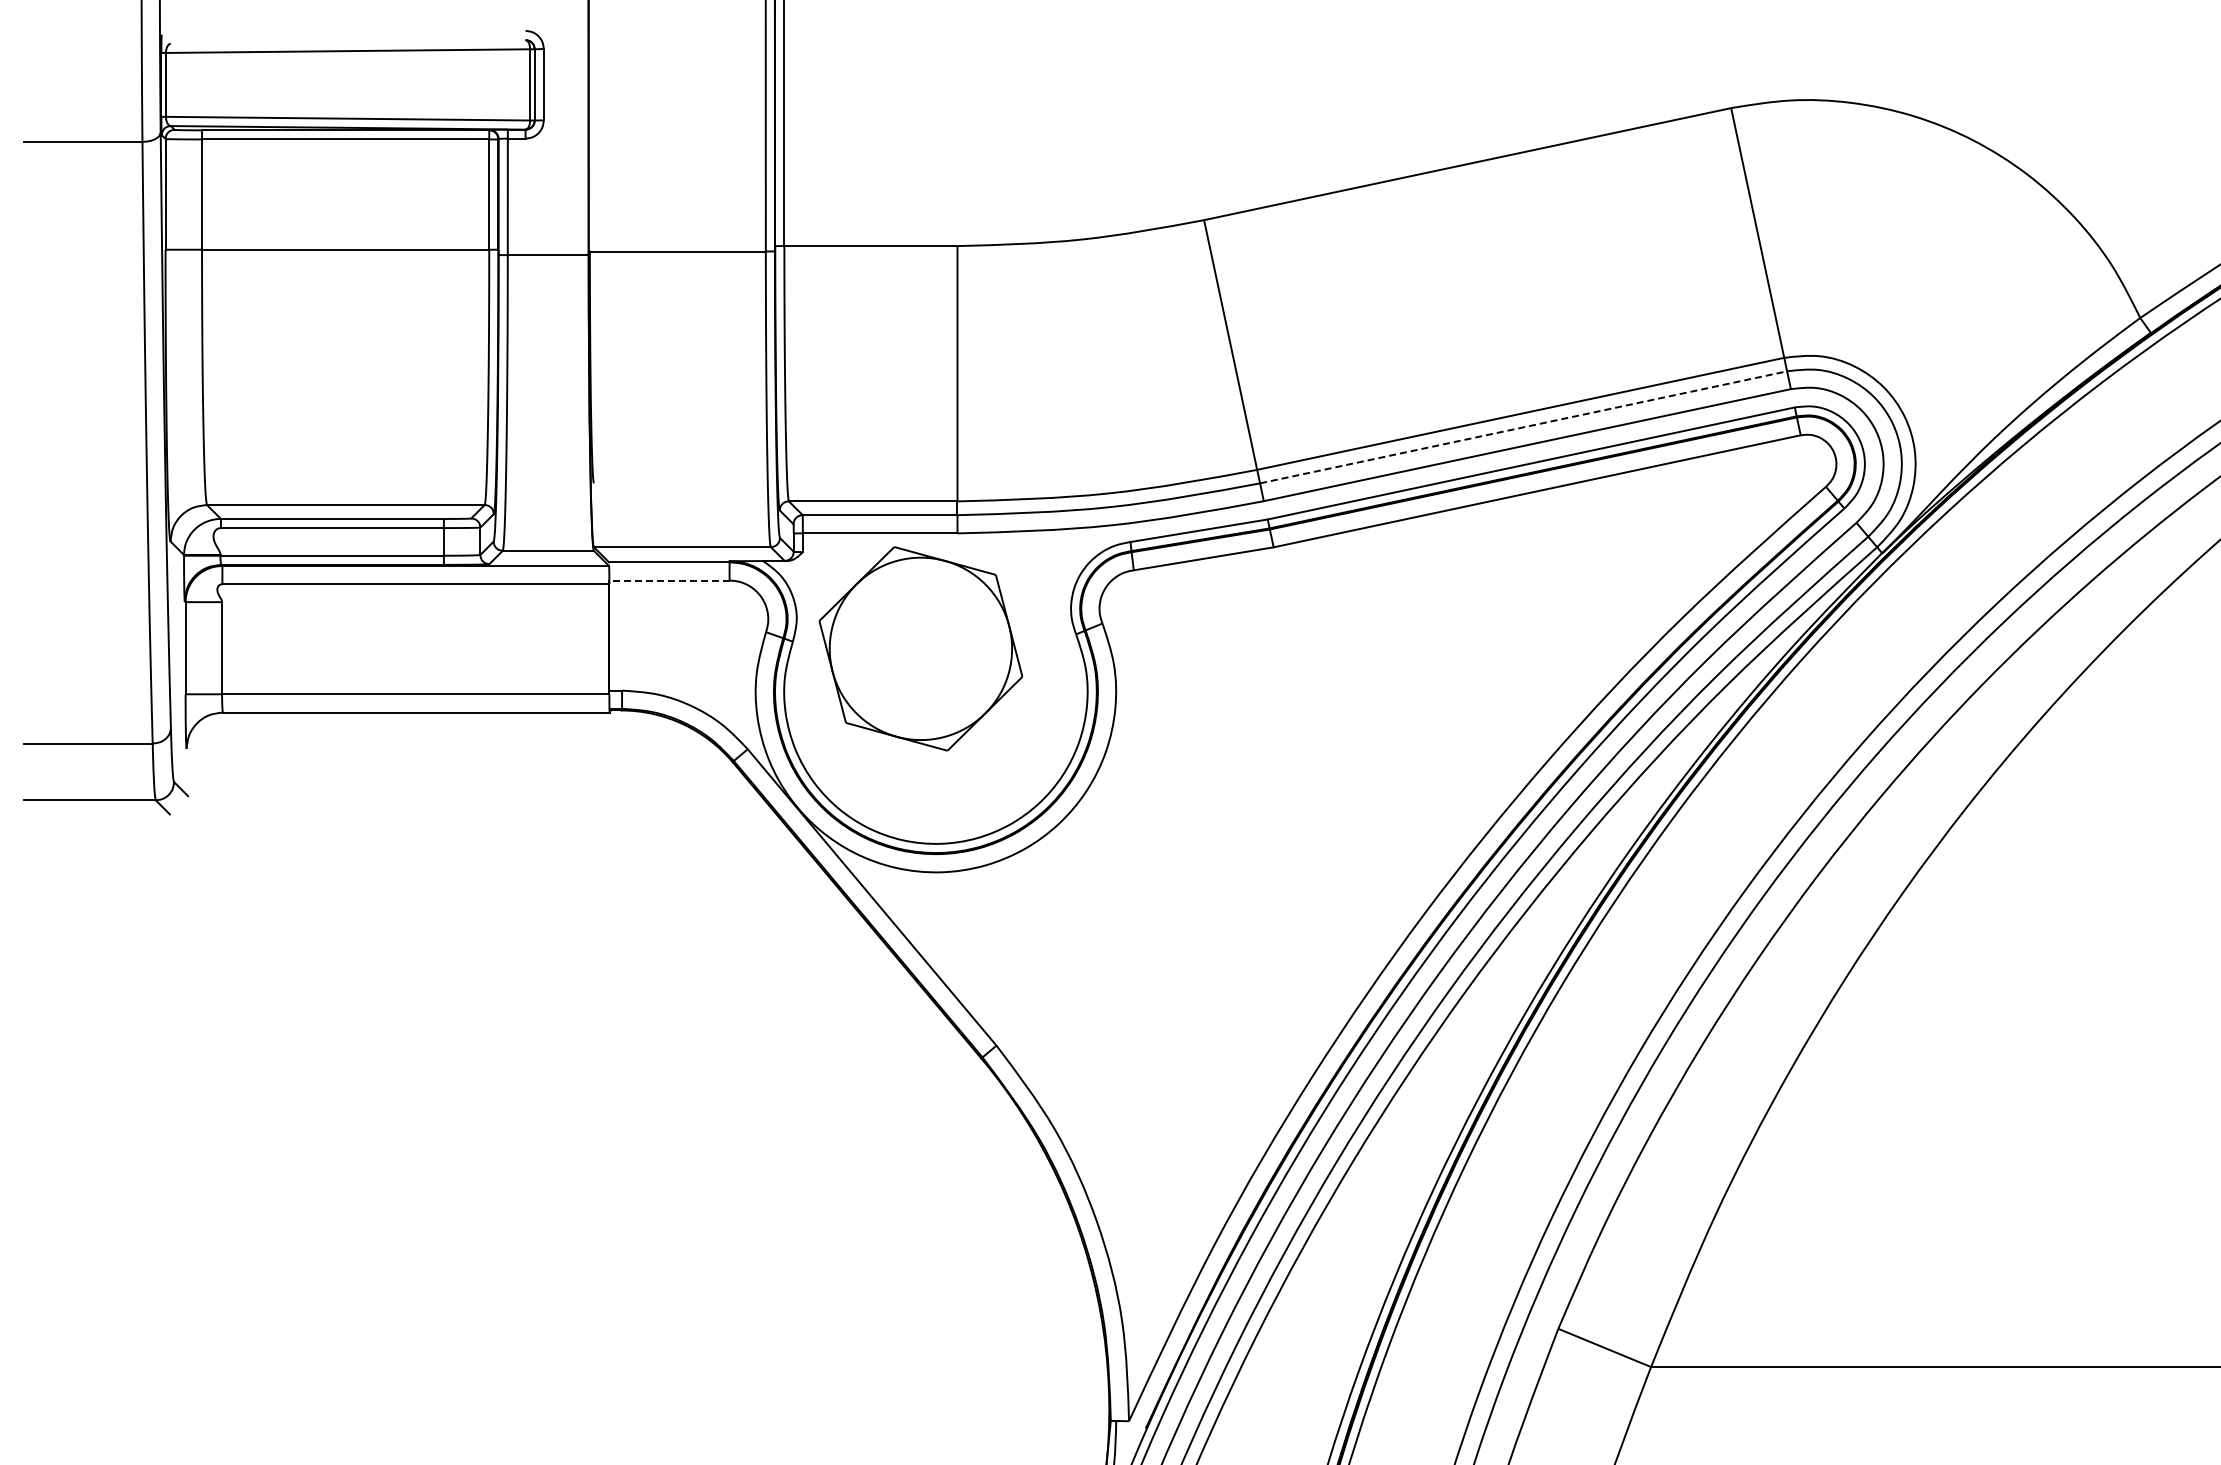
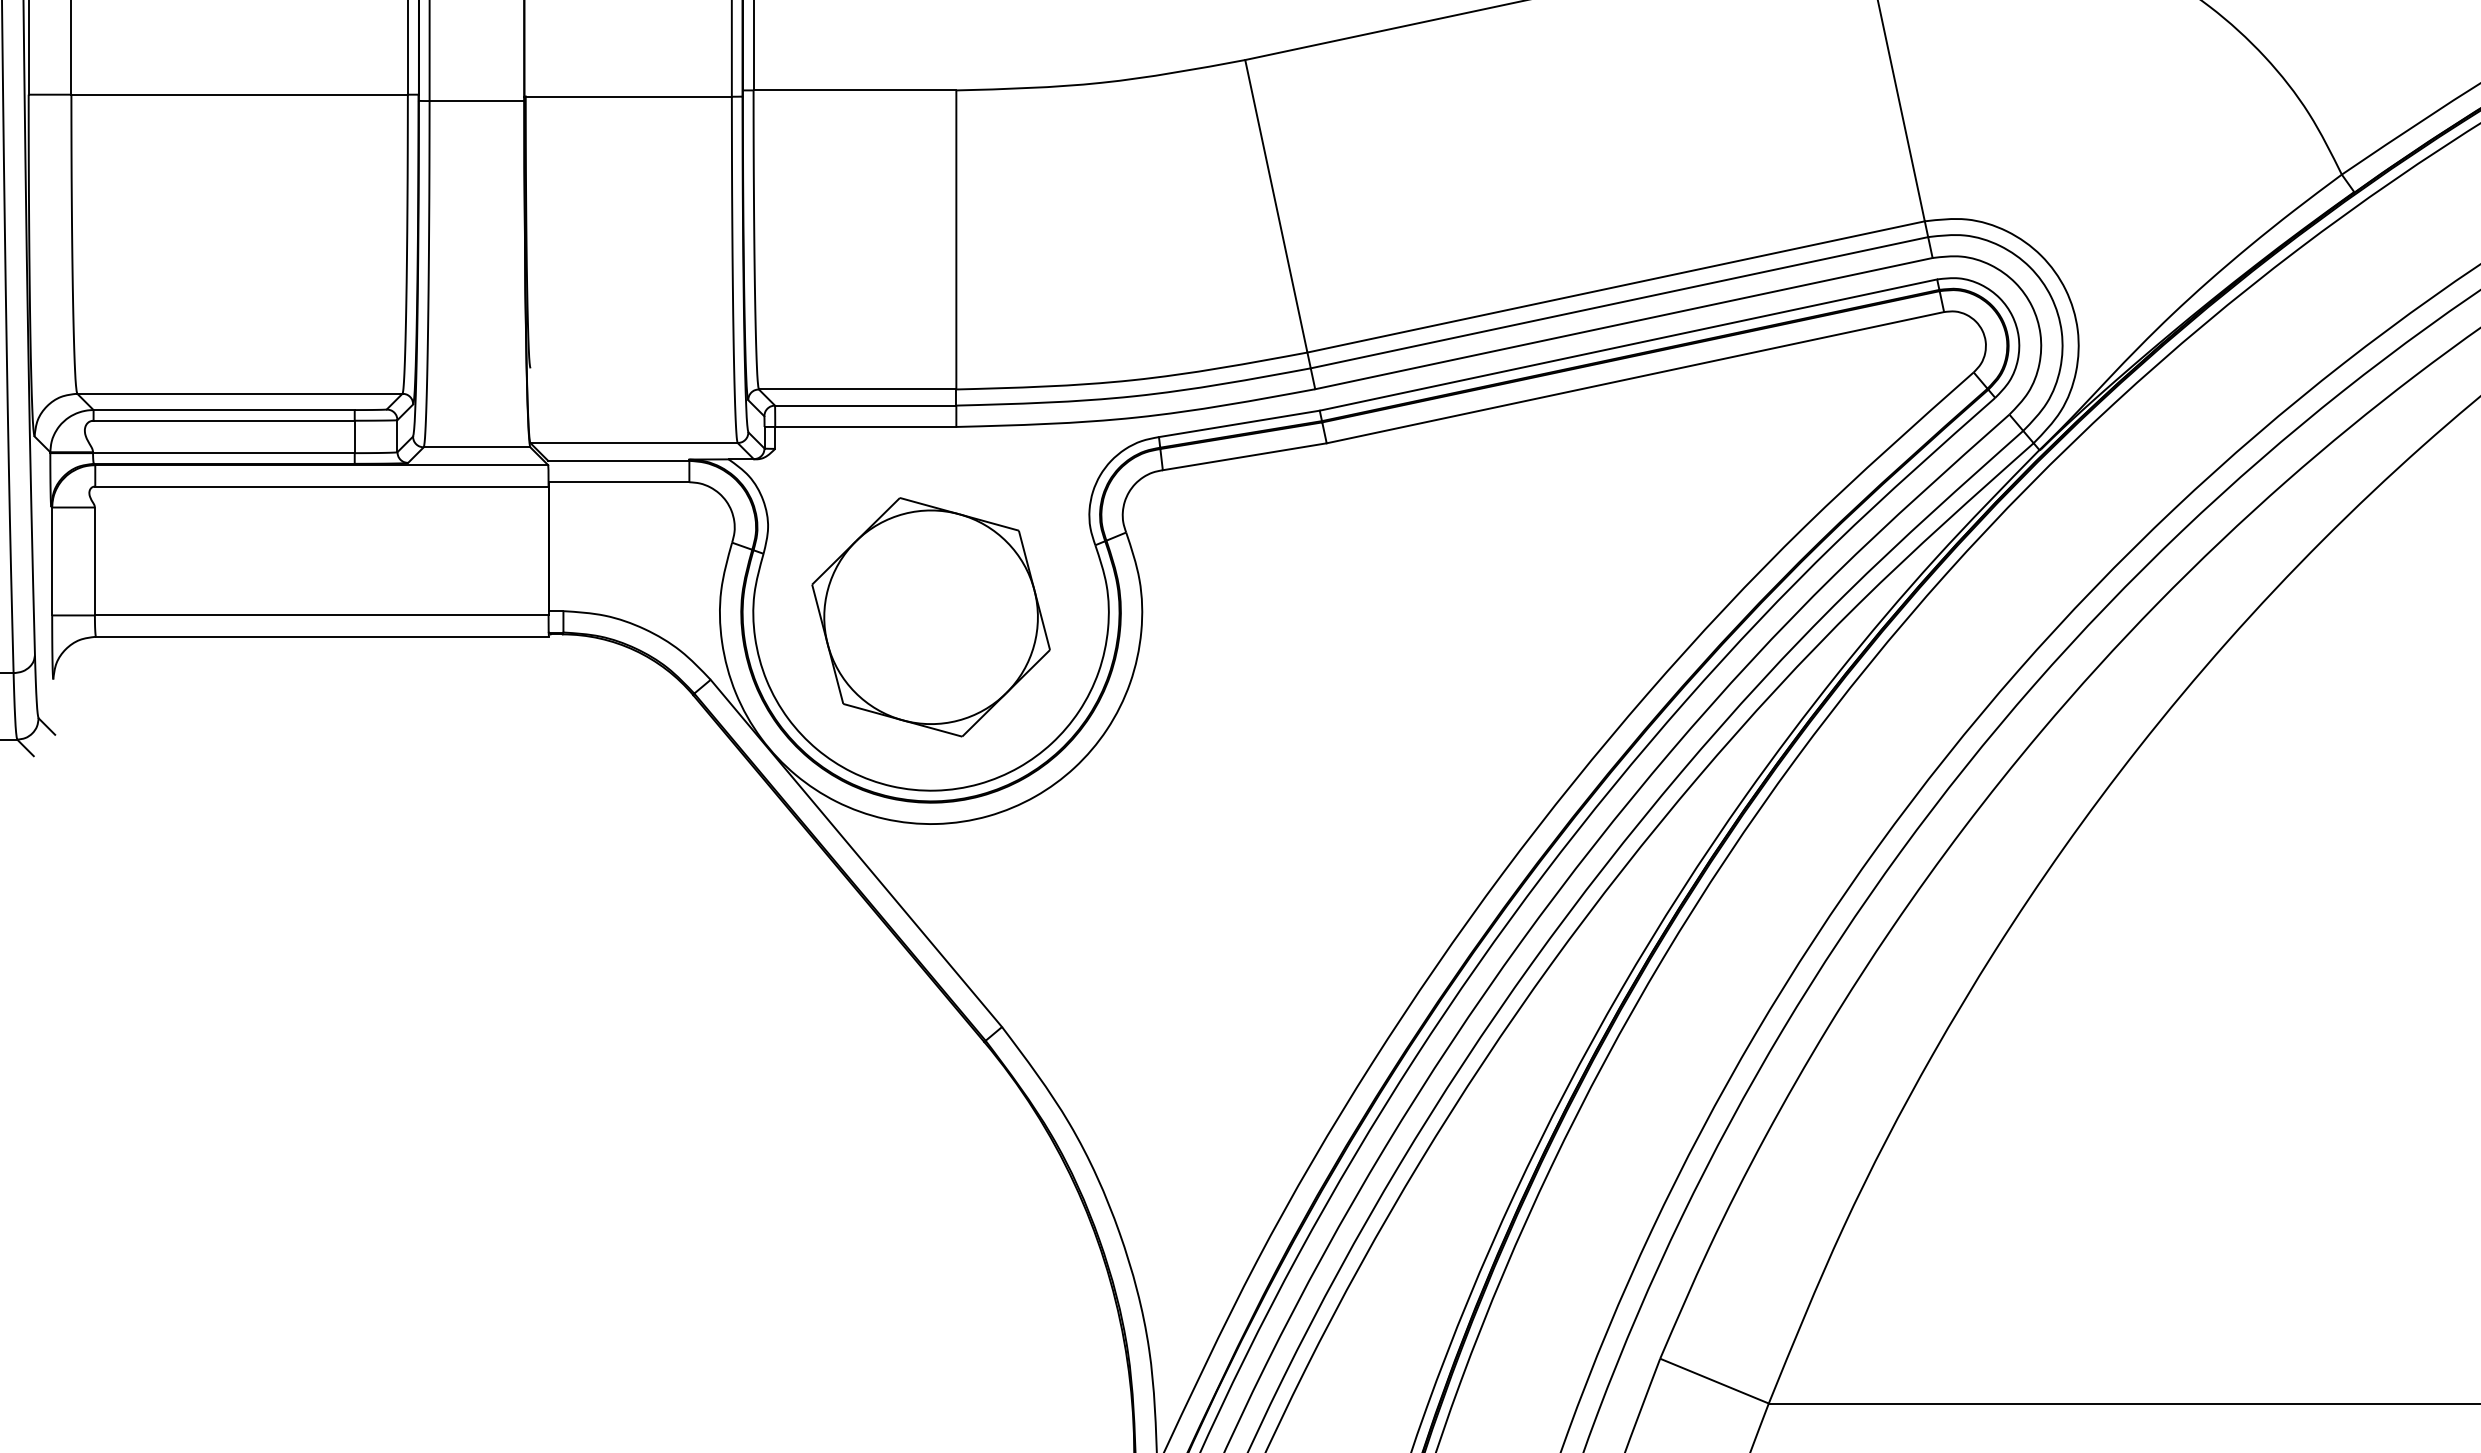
line: (1524, 427) -> (1620, 302), dashed -> solid
line: (668, 580) -> (617, 482), dashed -> solid
part: (920, 648) -> (930, 616), moved

